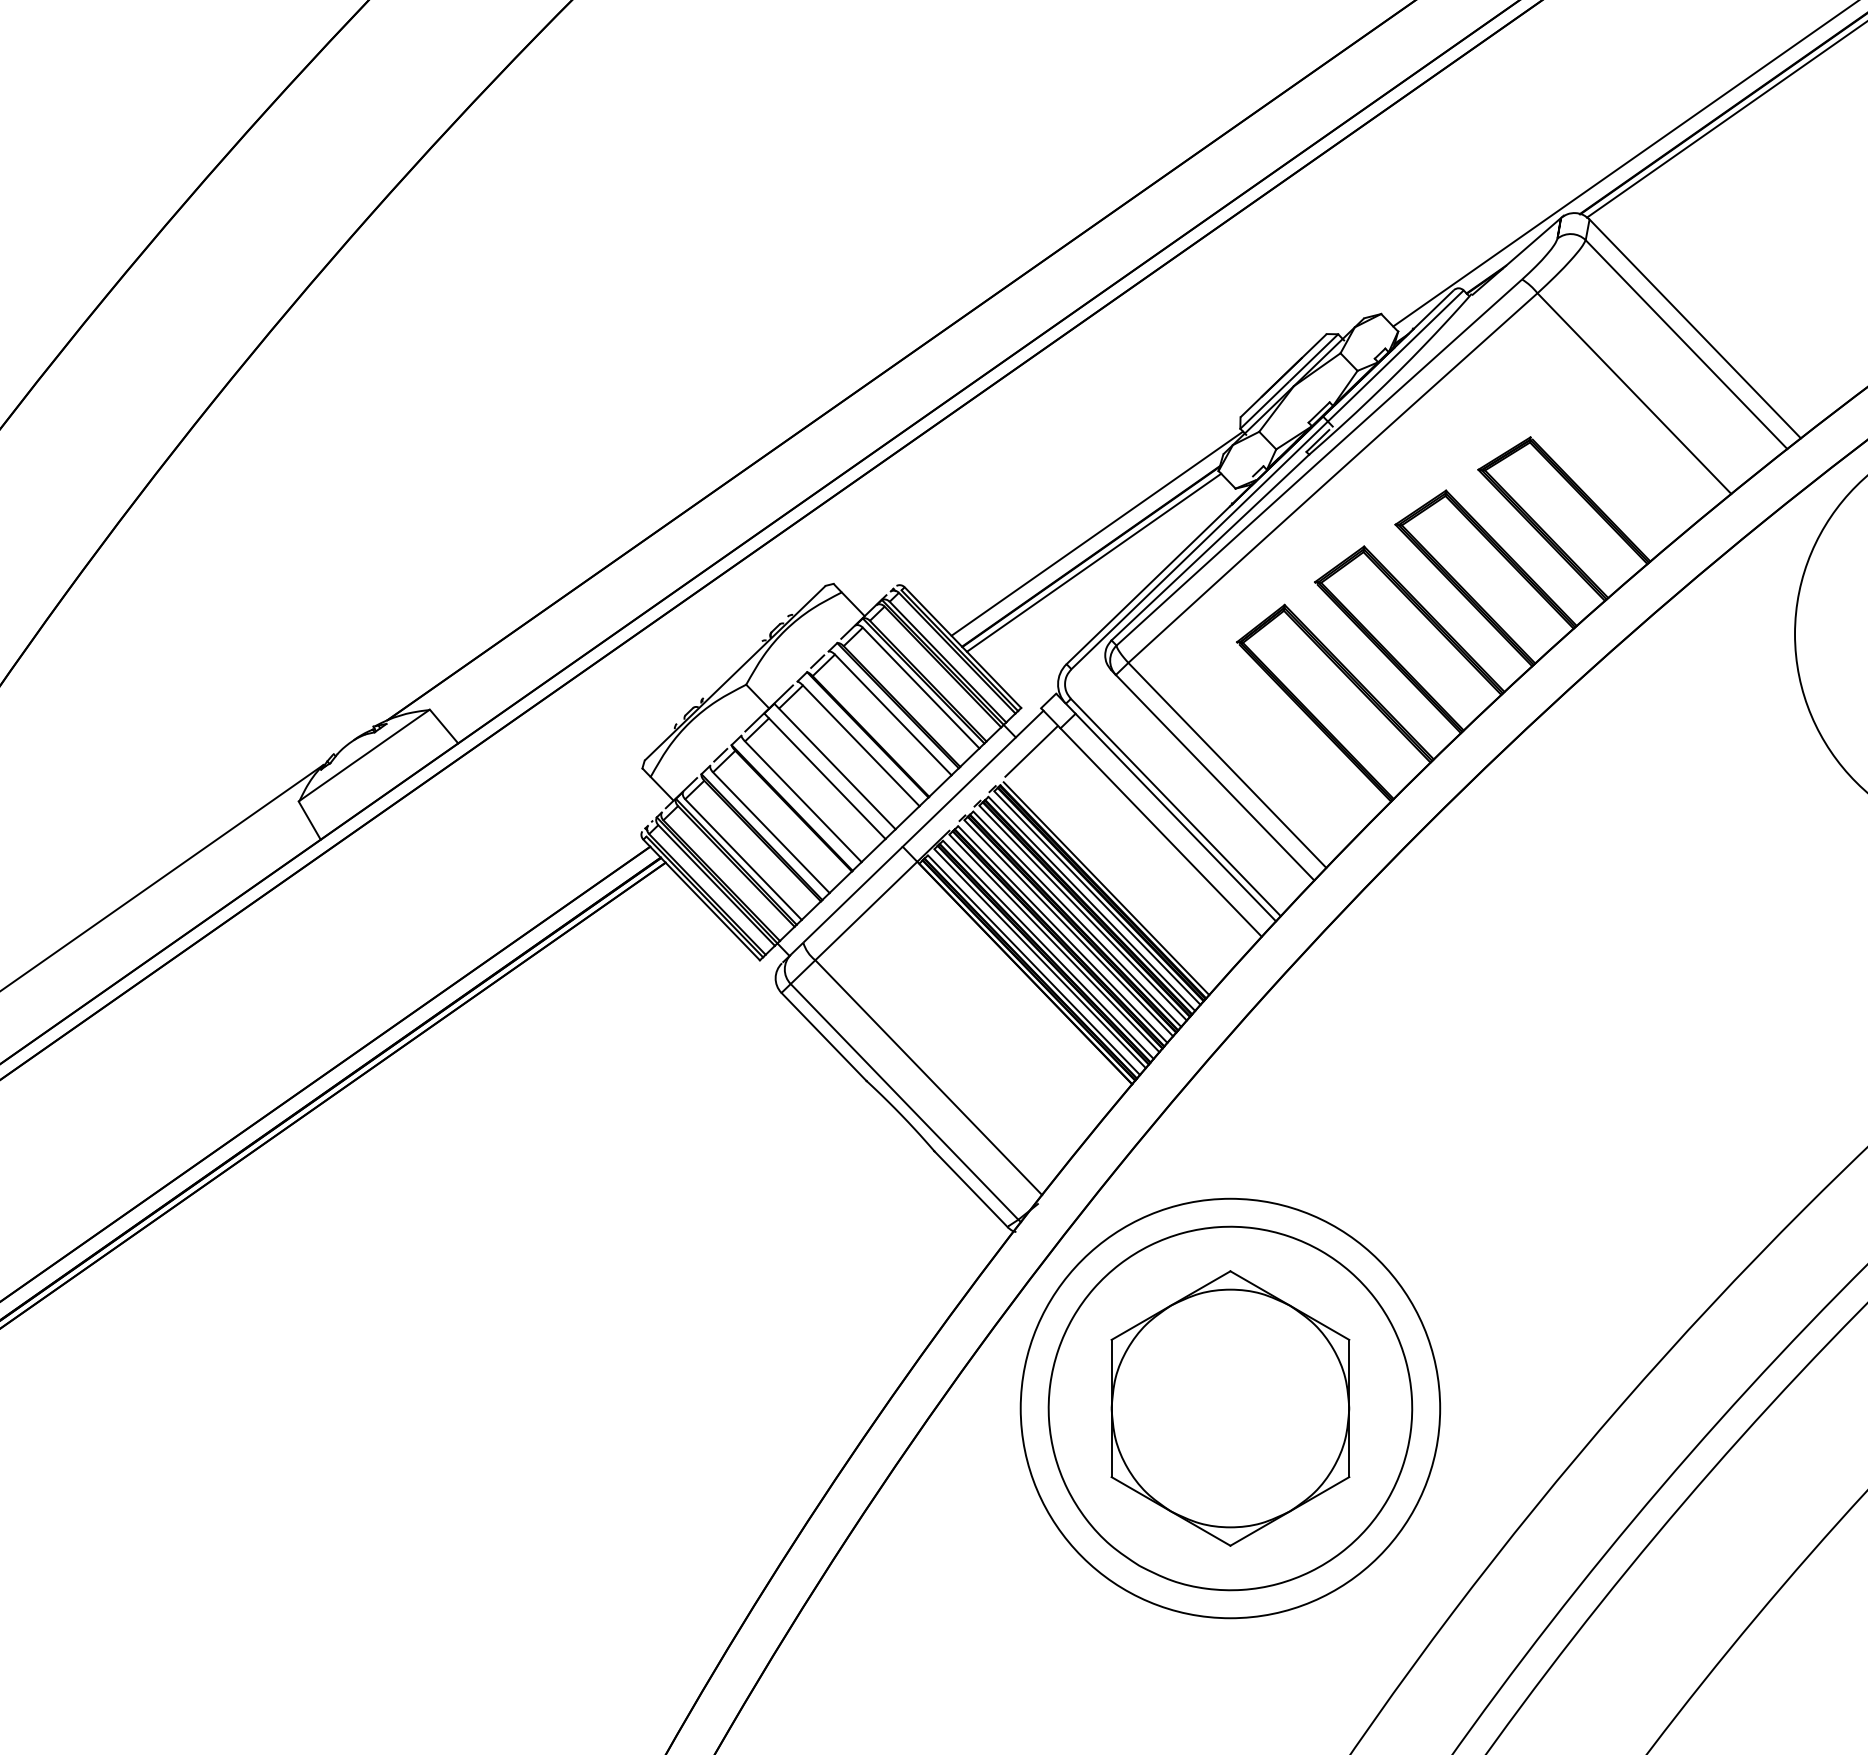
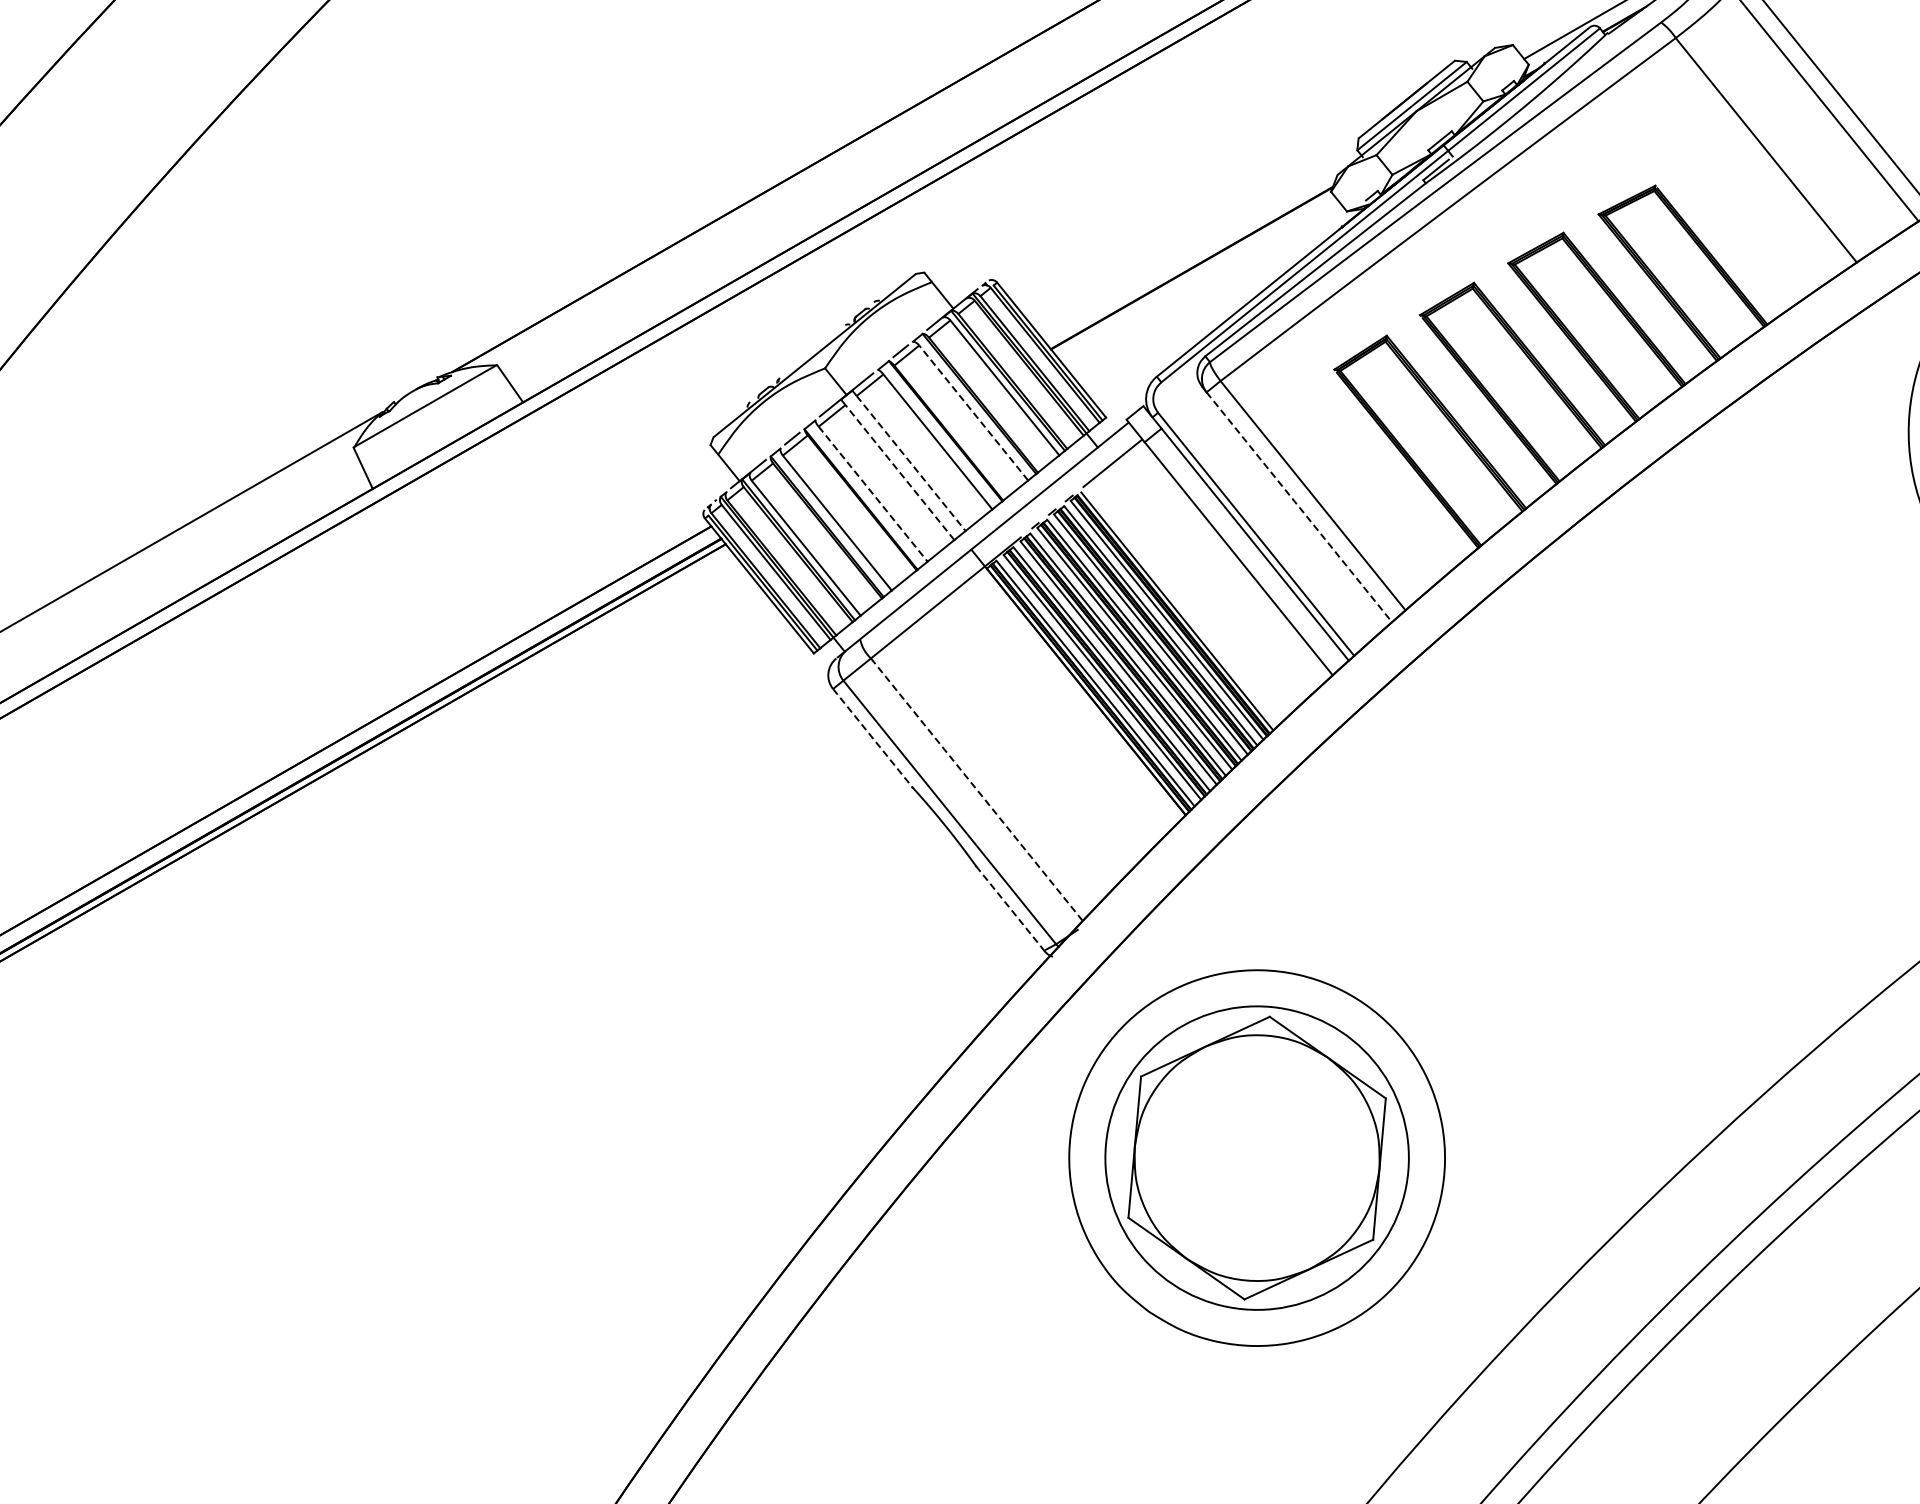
line: (1097, 533) -> (1200, 244), removed
line: (1093, 562) -> (1193, 274), removed
line: (893, 714) -> (973, 412), solid -> dashed
line: (837, 768) -> (911, 463), solid -> dashed
line: (1215, 777) -> (1299, 507), solid -> dashed
line: (827, 778) -> (900, 472), solid -> dashed
line: (803, 801) -> (873, 493), solid -> dashed
line: (824, 1037) -> (873, 738), solid -> dashed
line: (929, 1078) -> (977, 790), solid -> dashed
line: (971, 1189) -> (1010, 908), solid -> dashed
circle: (1230, 1408) -> (1257, 1158), size x0.7

